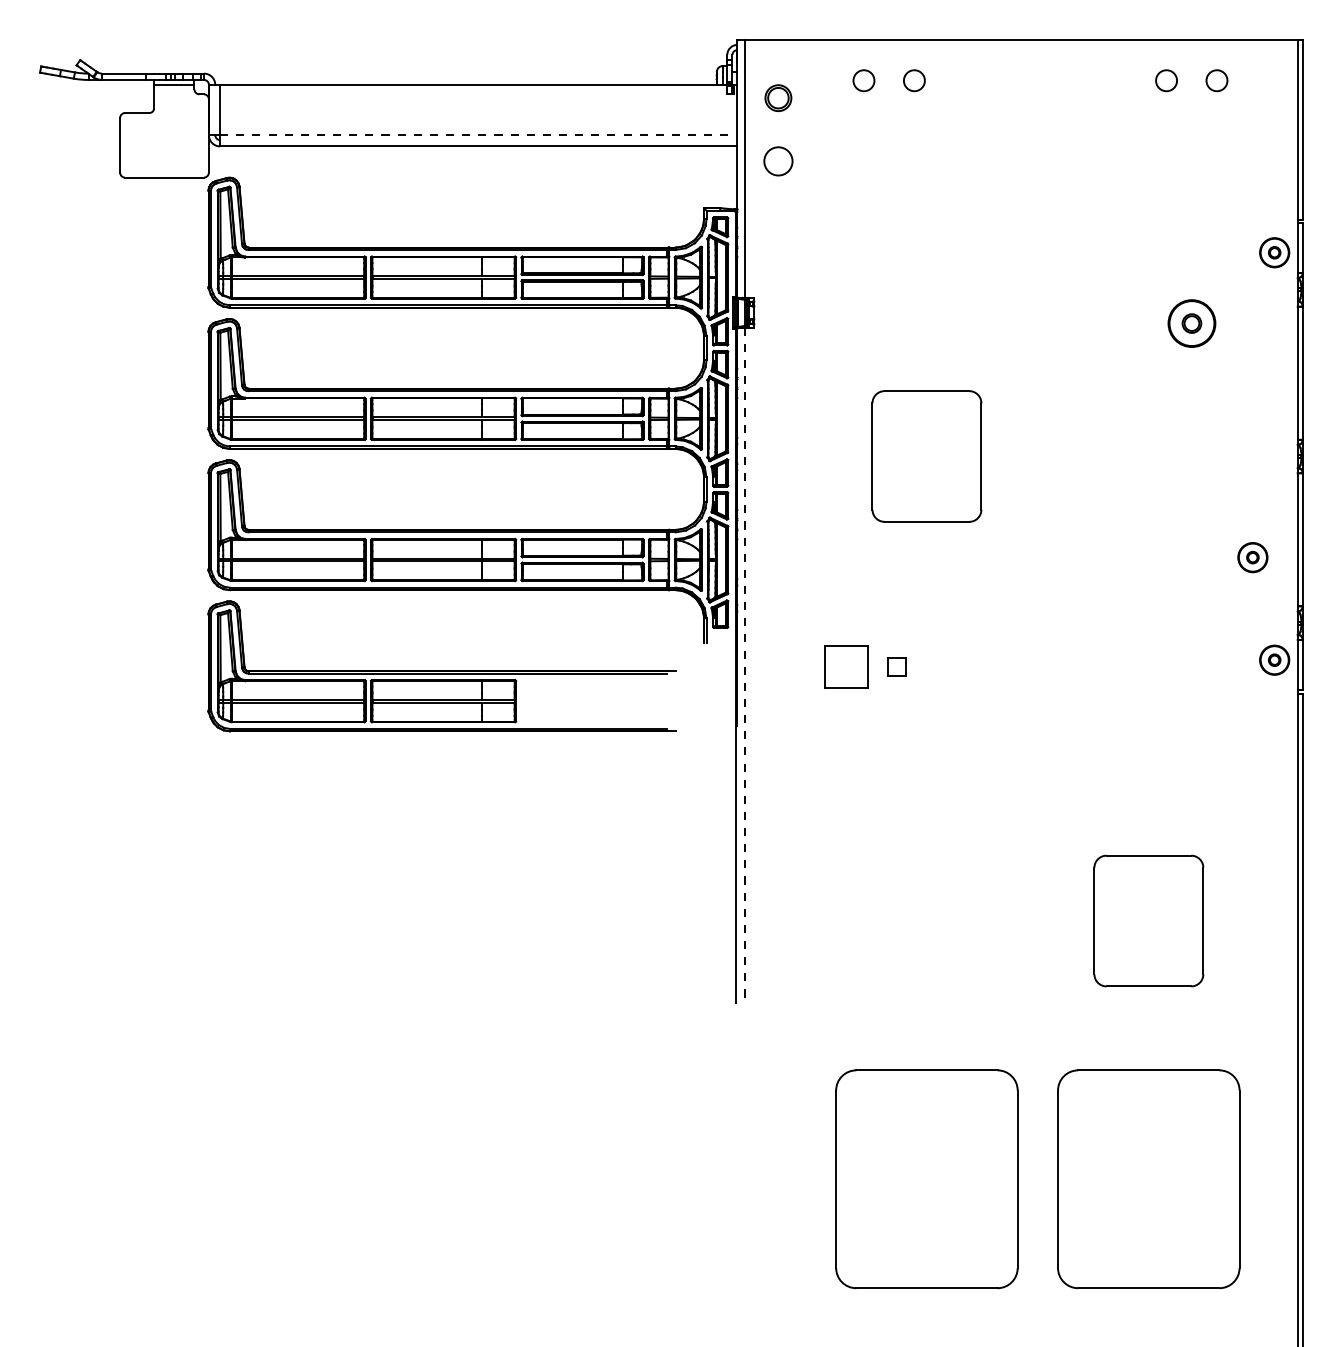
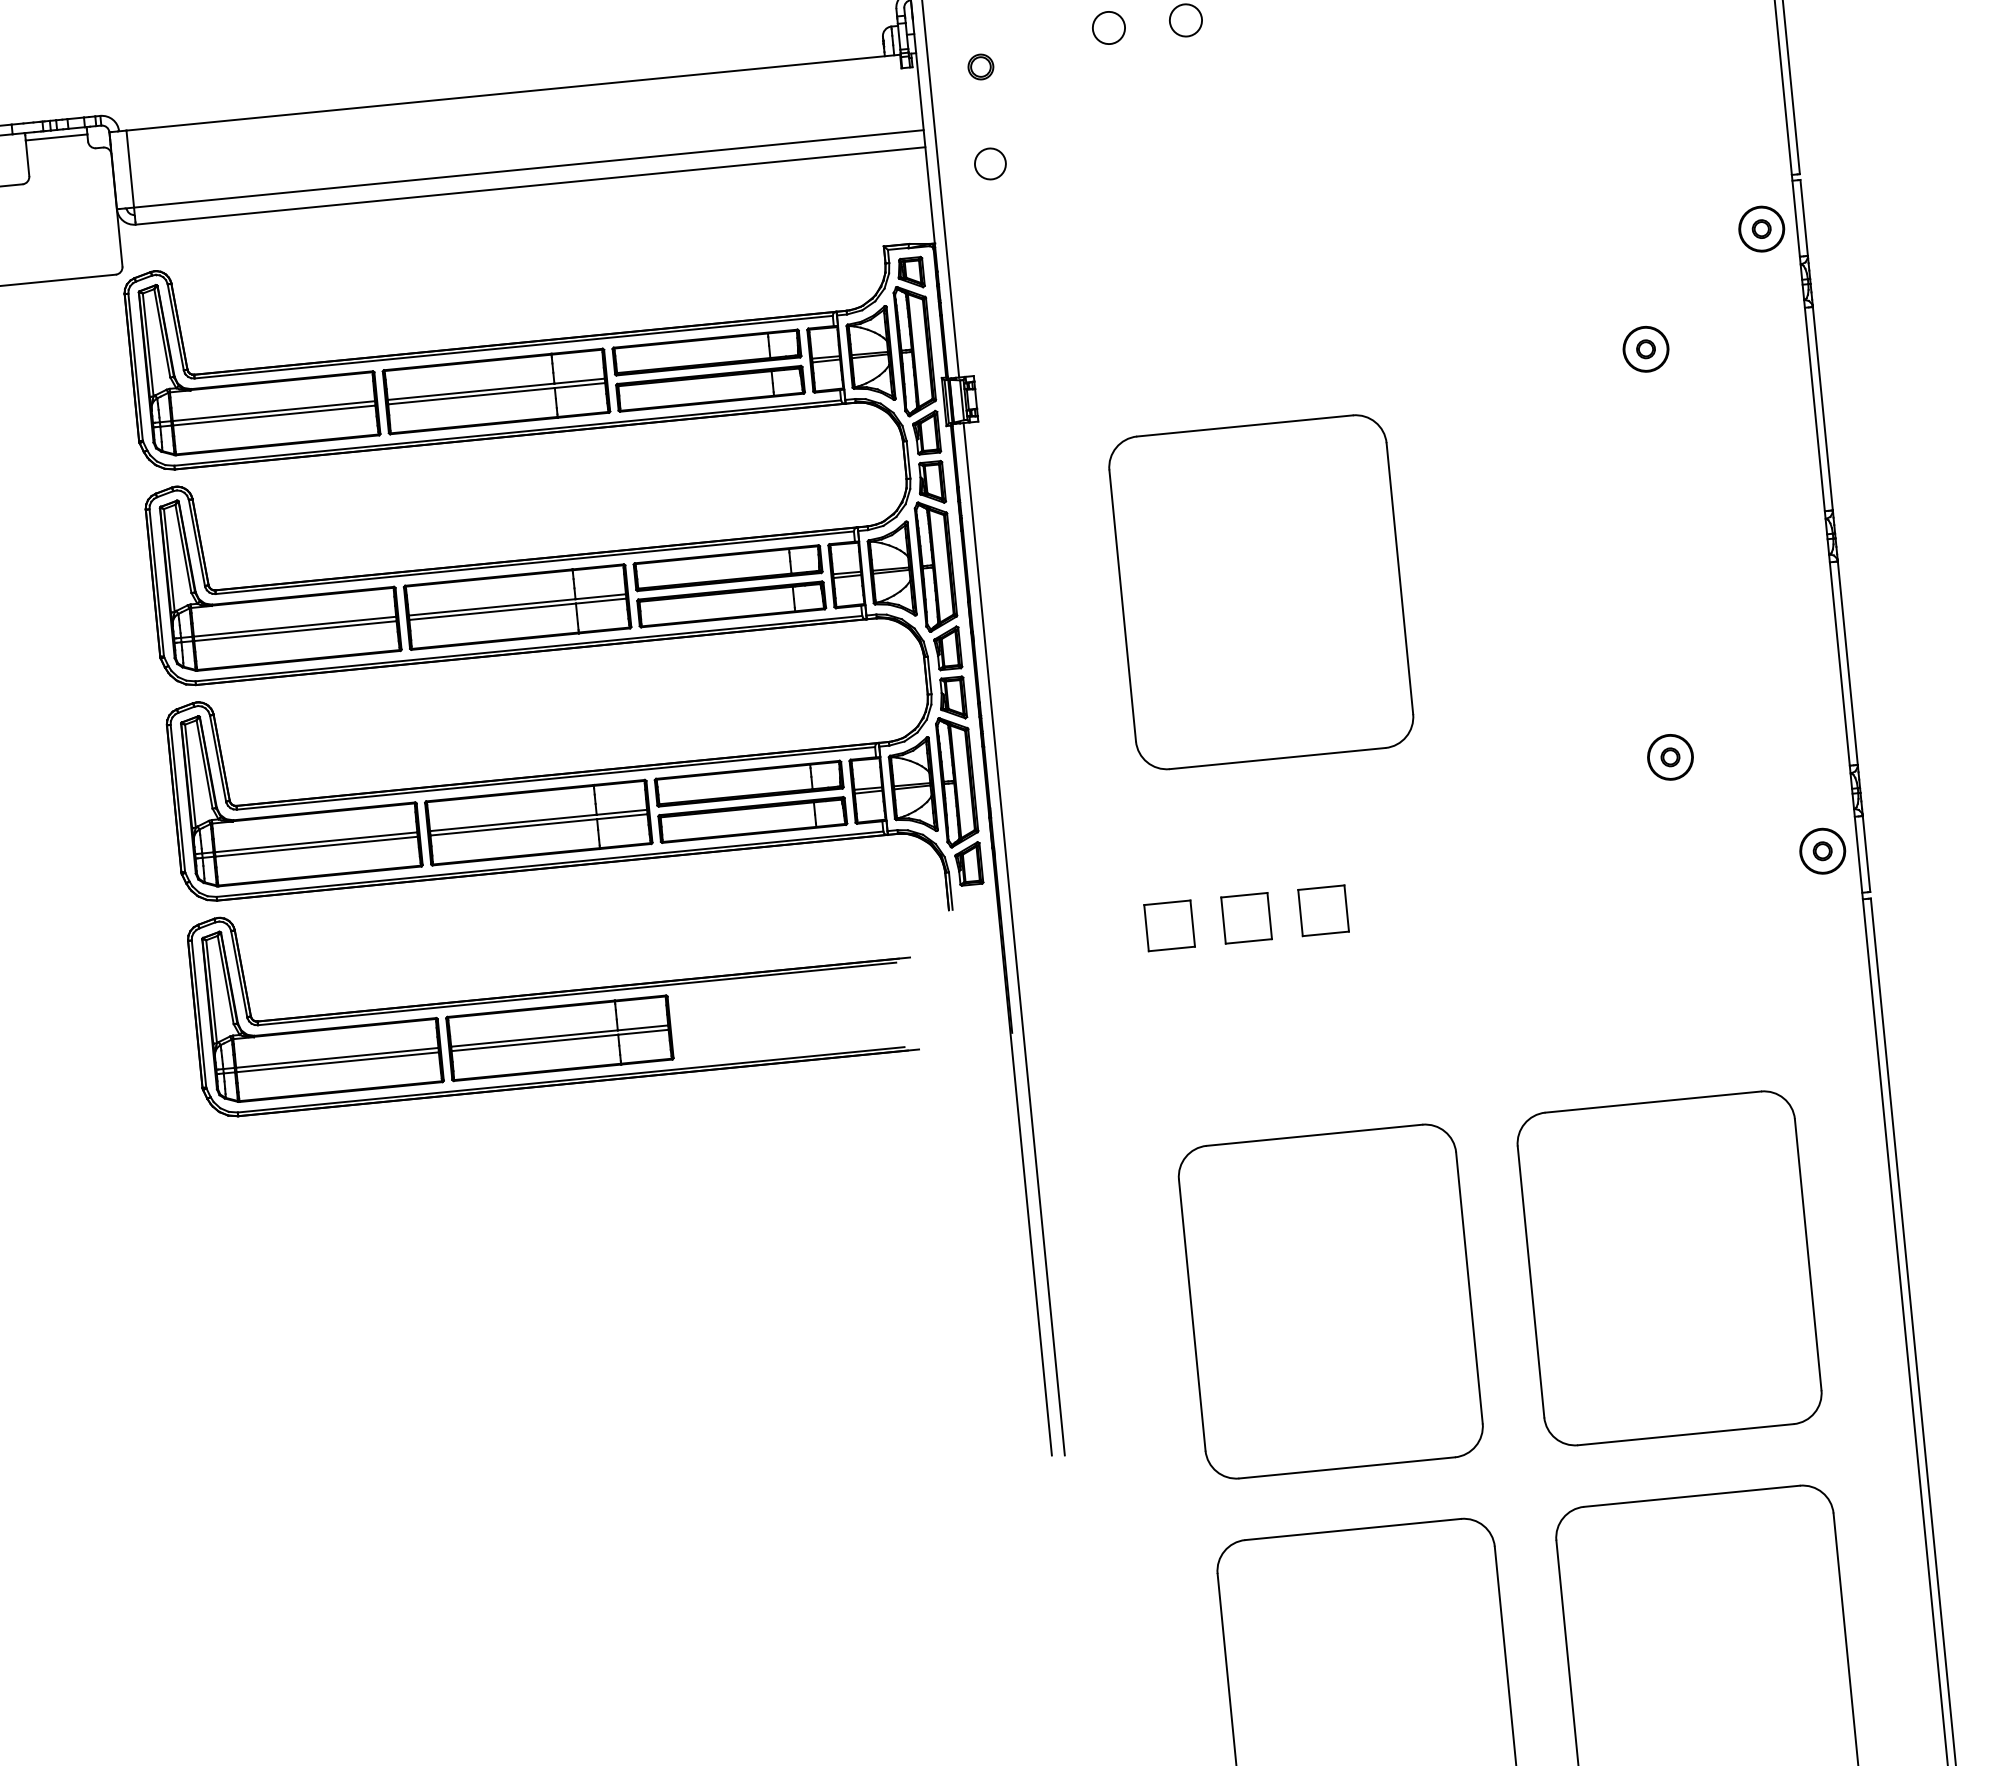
circle: (778, 97) -> (980, 66), size x0.62
line: (478, 135) -> (528, 169), dashed -> solid
circle: (778, 161) -> (990, 164), size x0.71
part: (1191, 322) -> (1645, 348), size x0.62
part: (926, 456) -> (1260, 592), size x1.67
part: (1252, 557) -> (1669, 757), moved
line: (744, 666) -> (1014, 940), dashed -> solid
part: (845, 666) -> (1168, 925), size x0.71
part: (896, 666) -> (1246, 917), size x1.67
part: (946, 666) -> (1322, 909), added
part: (926, 920) -> (1330, 1300), added
part: (1148, 920) -> (1669, 1267), size x1.67

